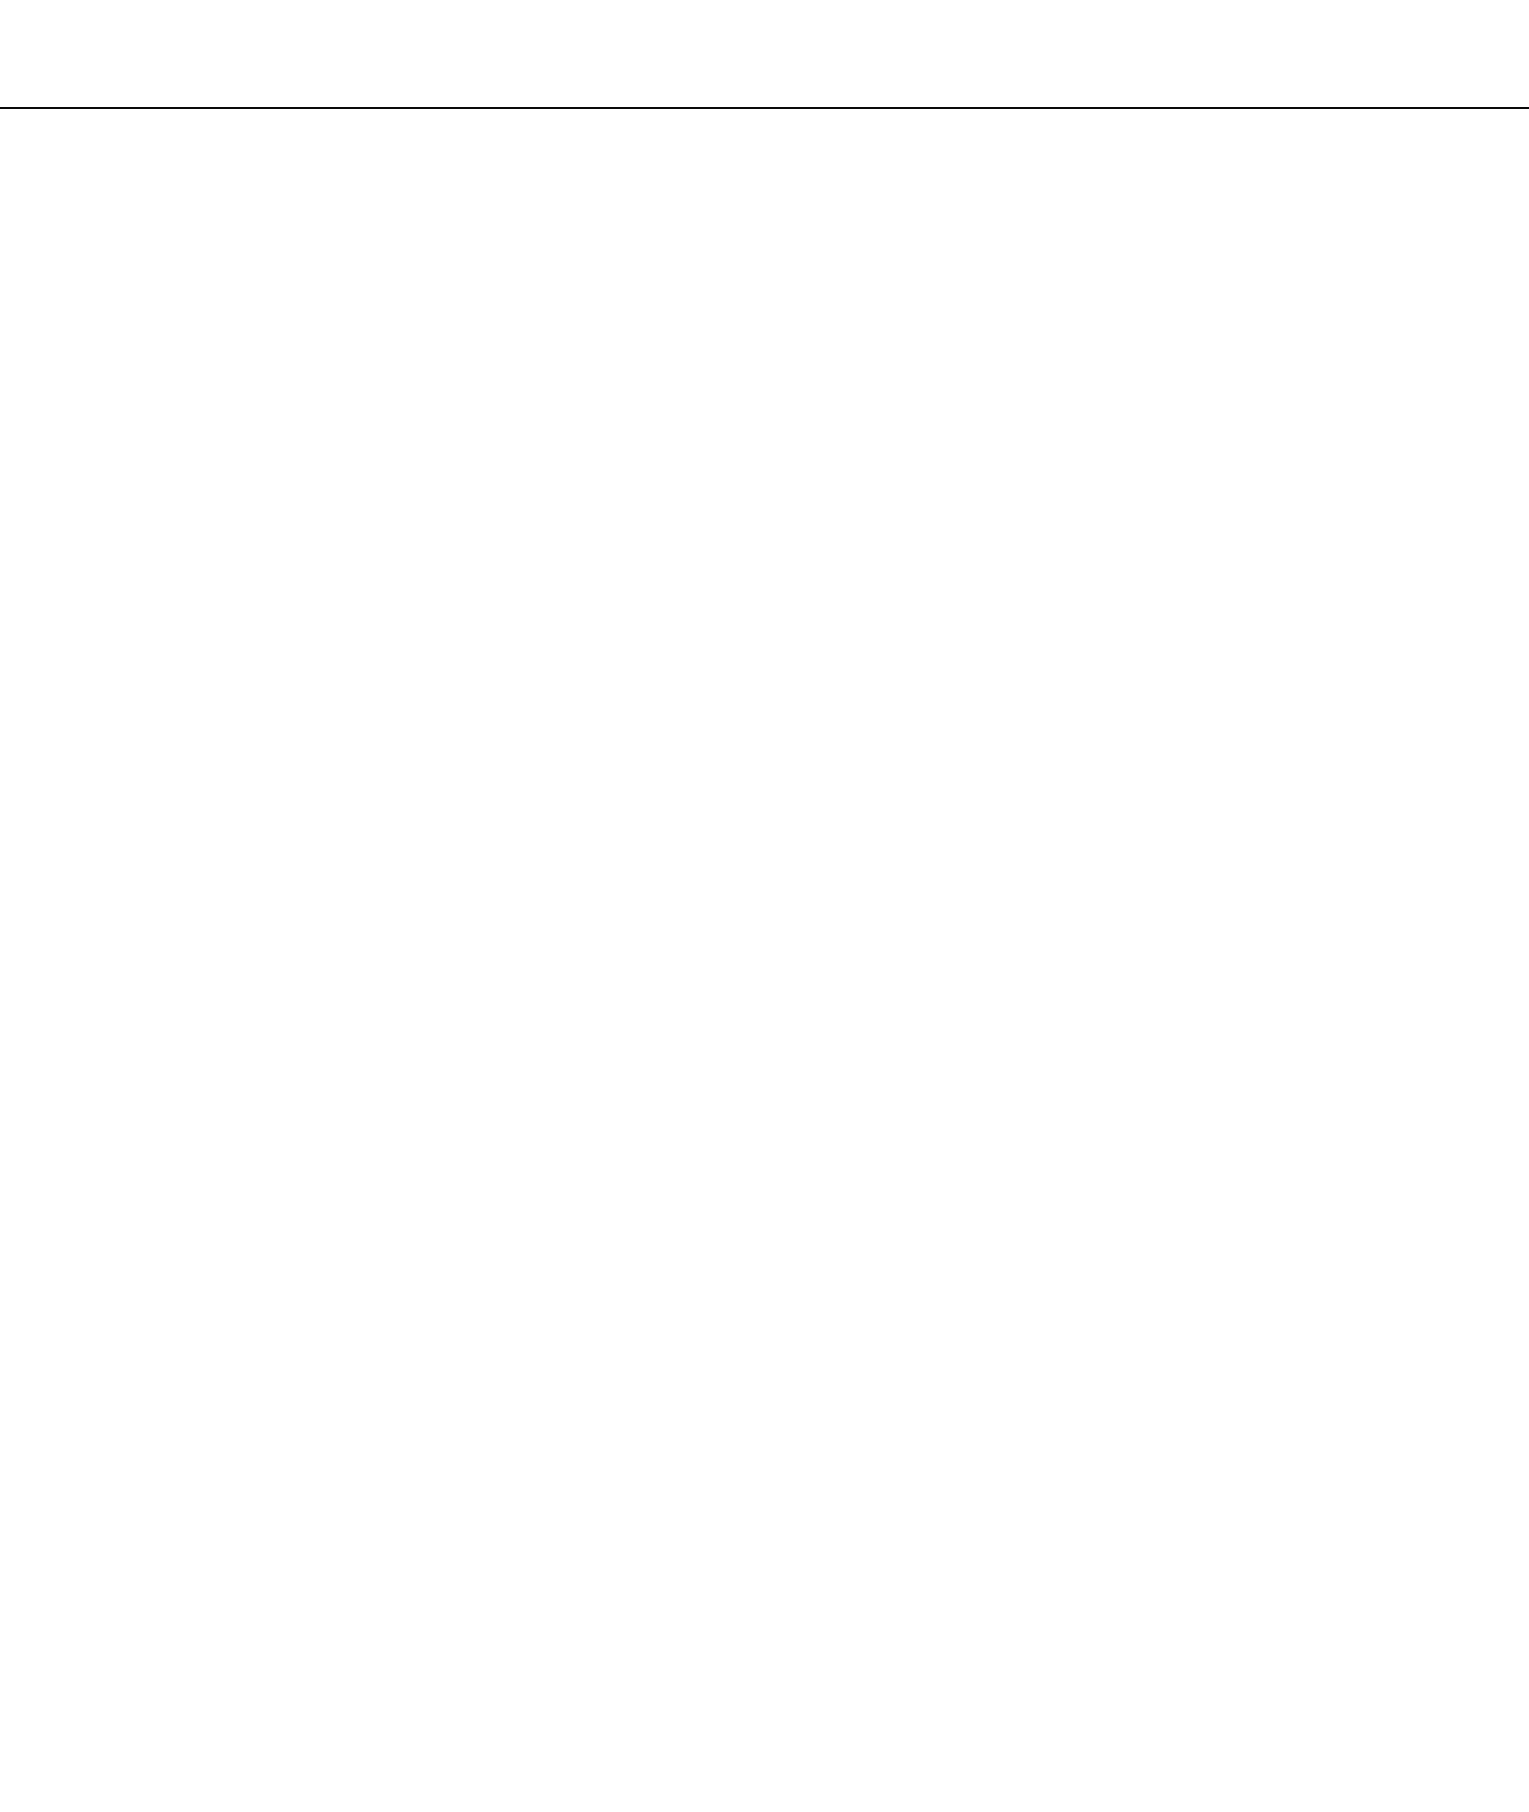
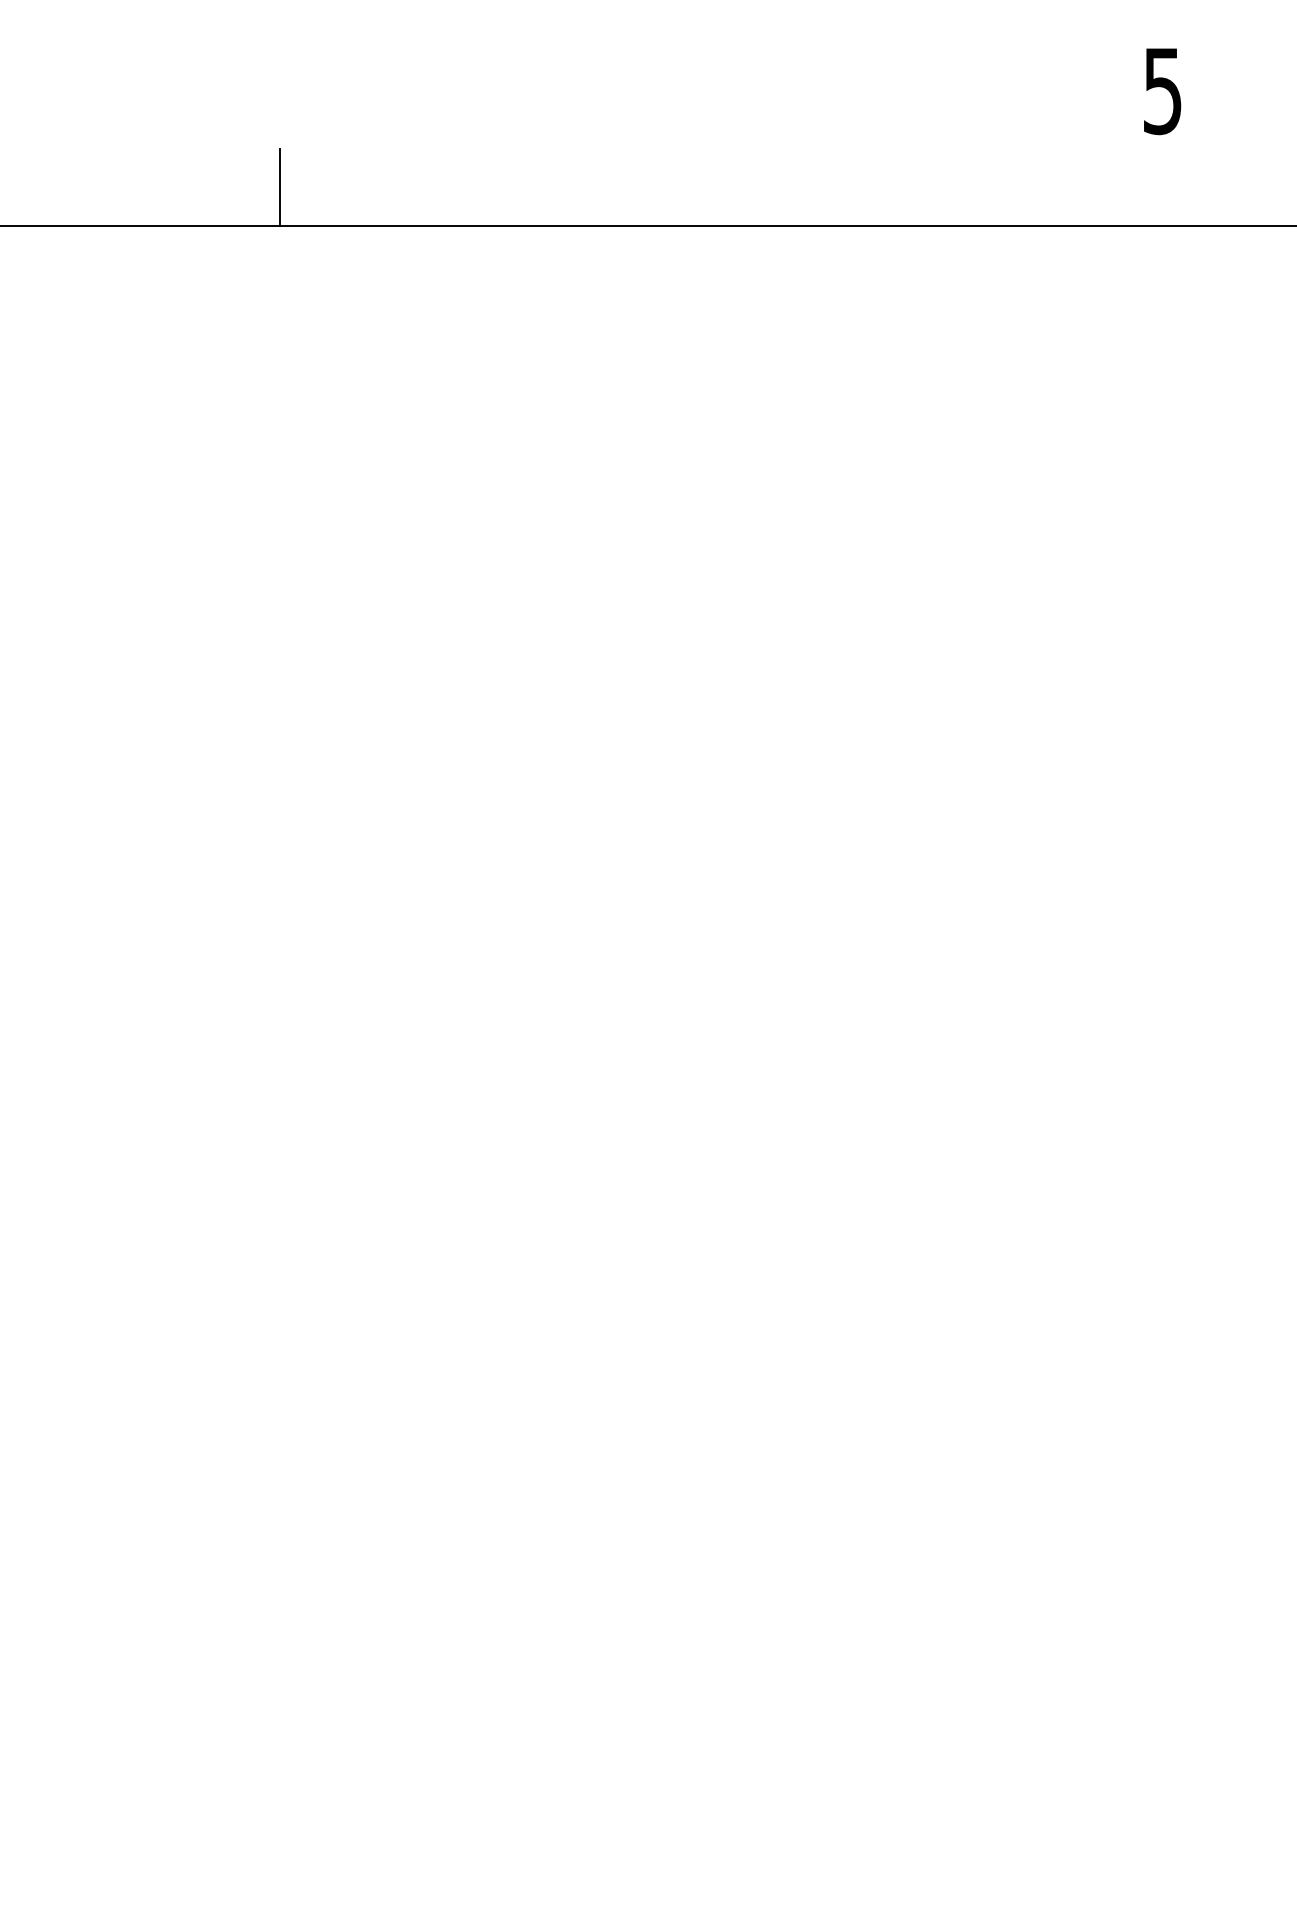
line: (460, 59) -> (279, 186), added

